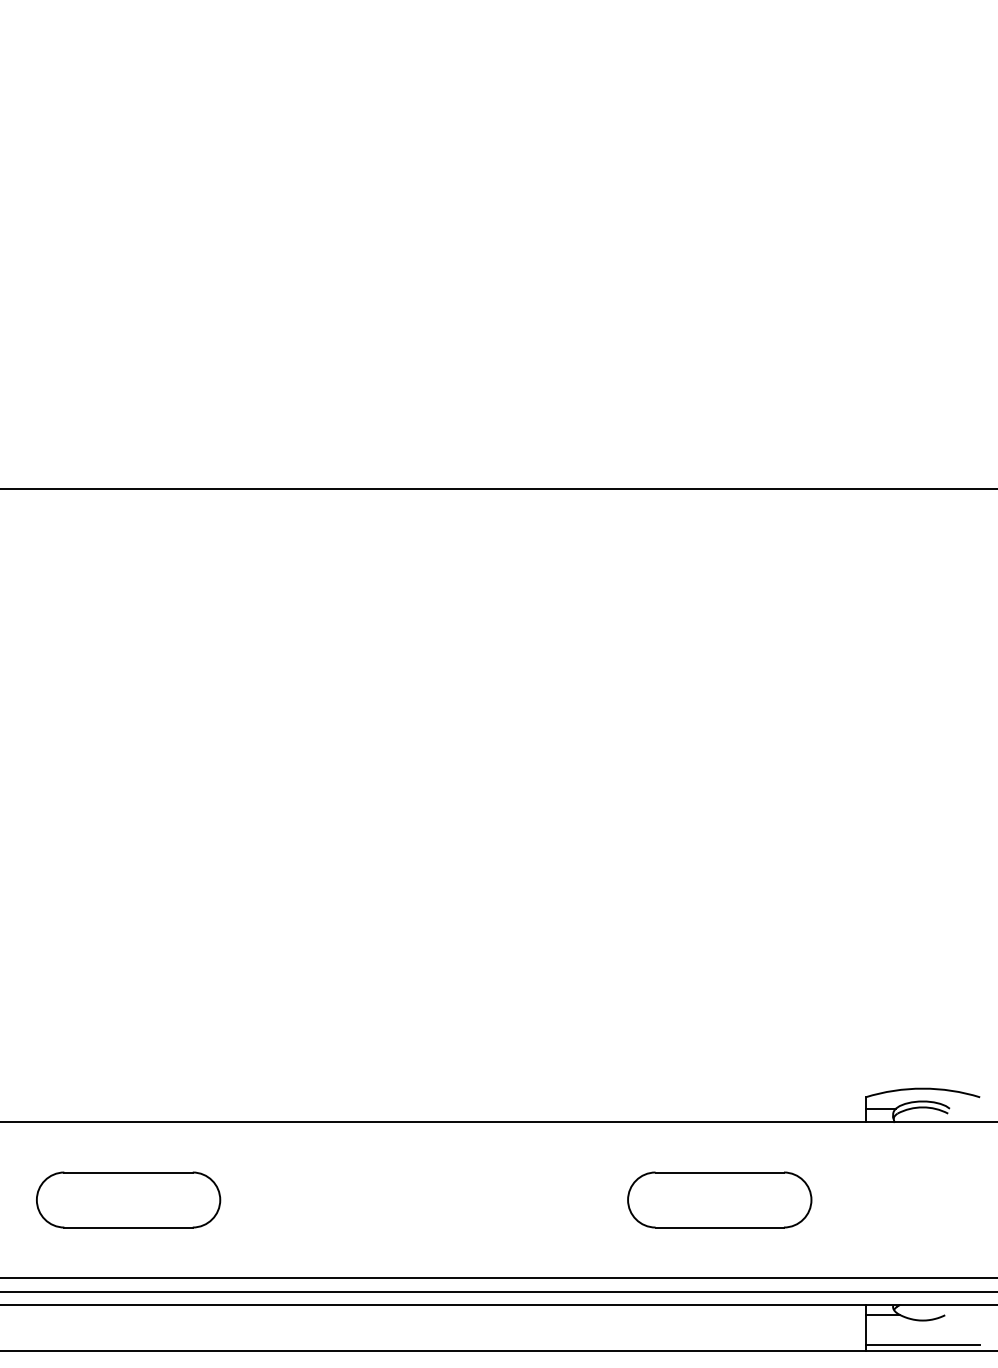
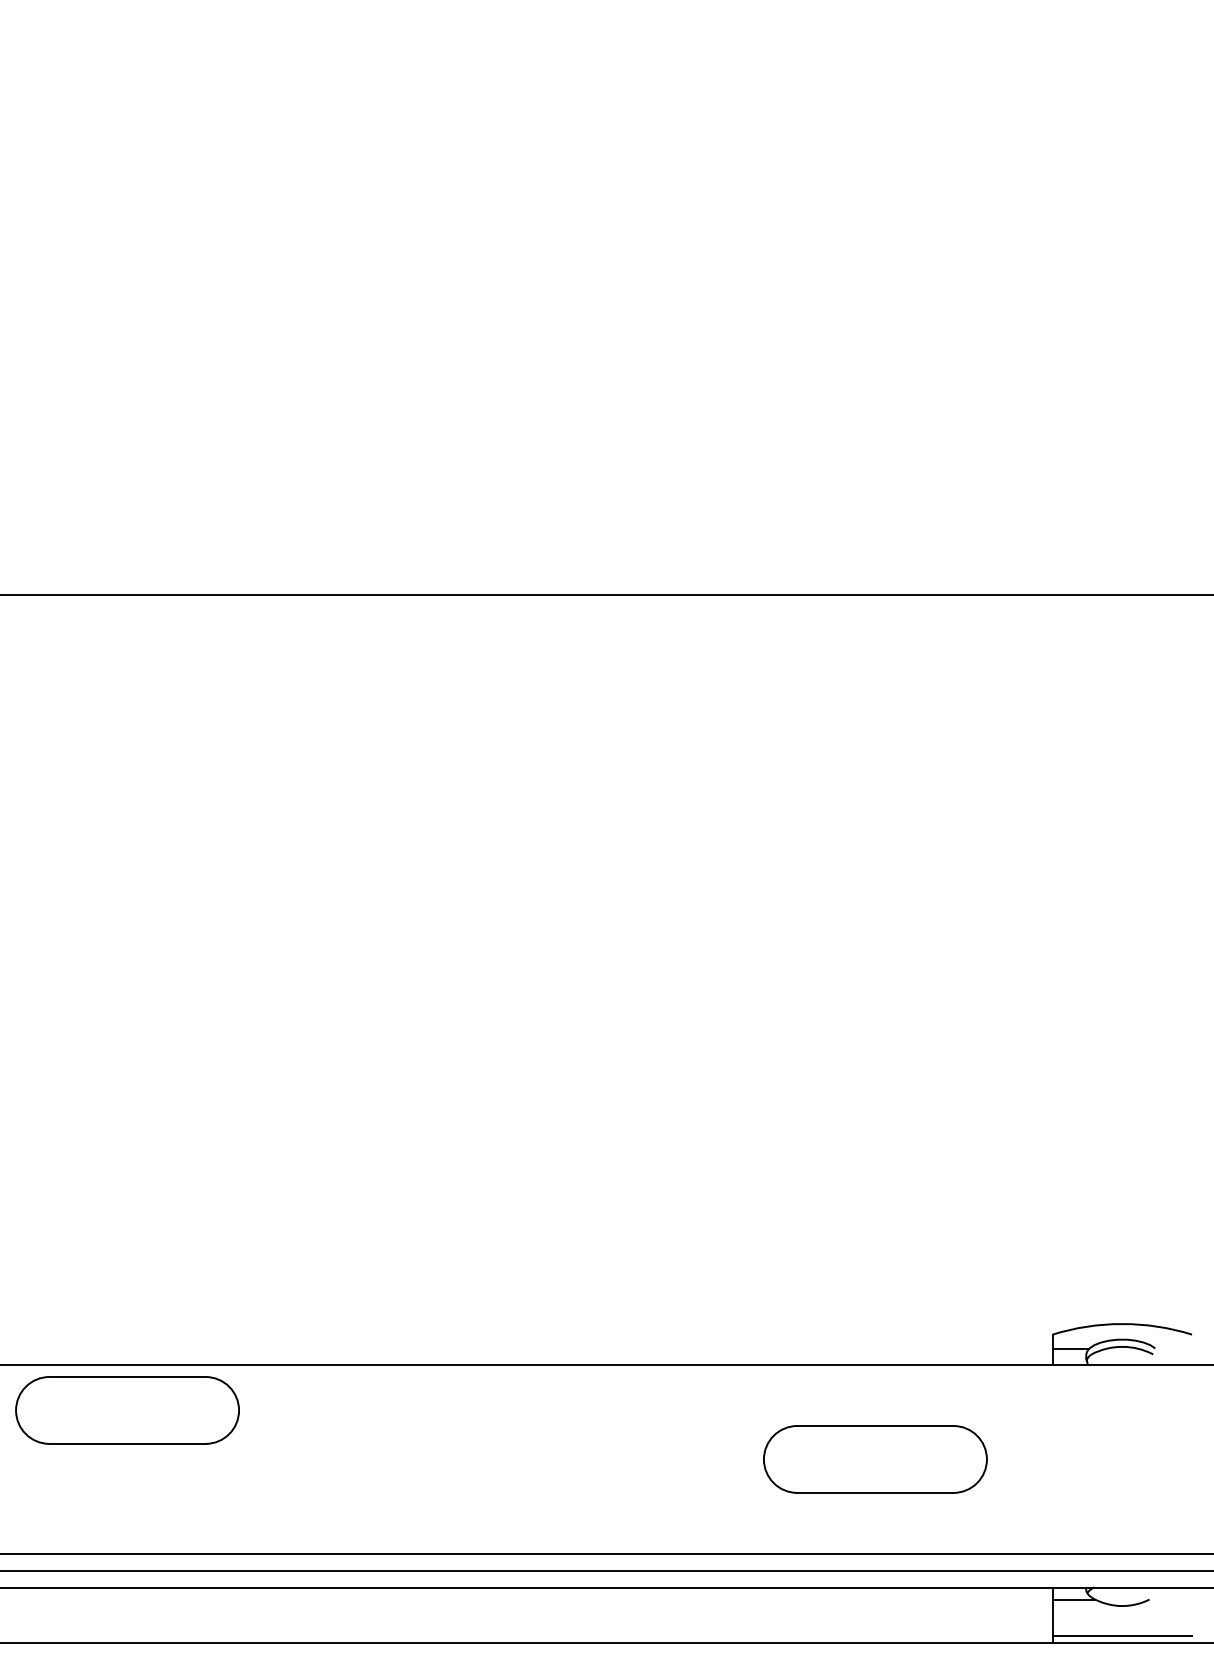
part: (128, 1200) -> (127, 1410), moved

